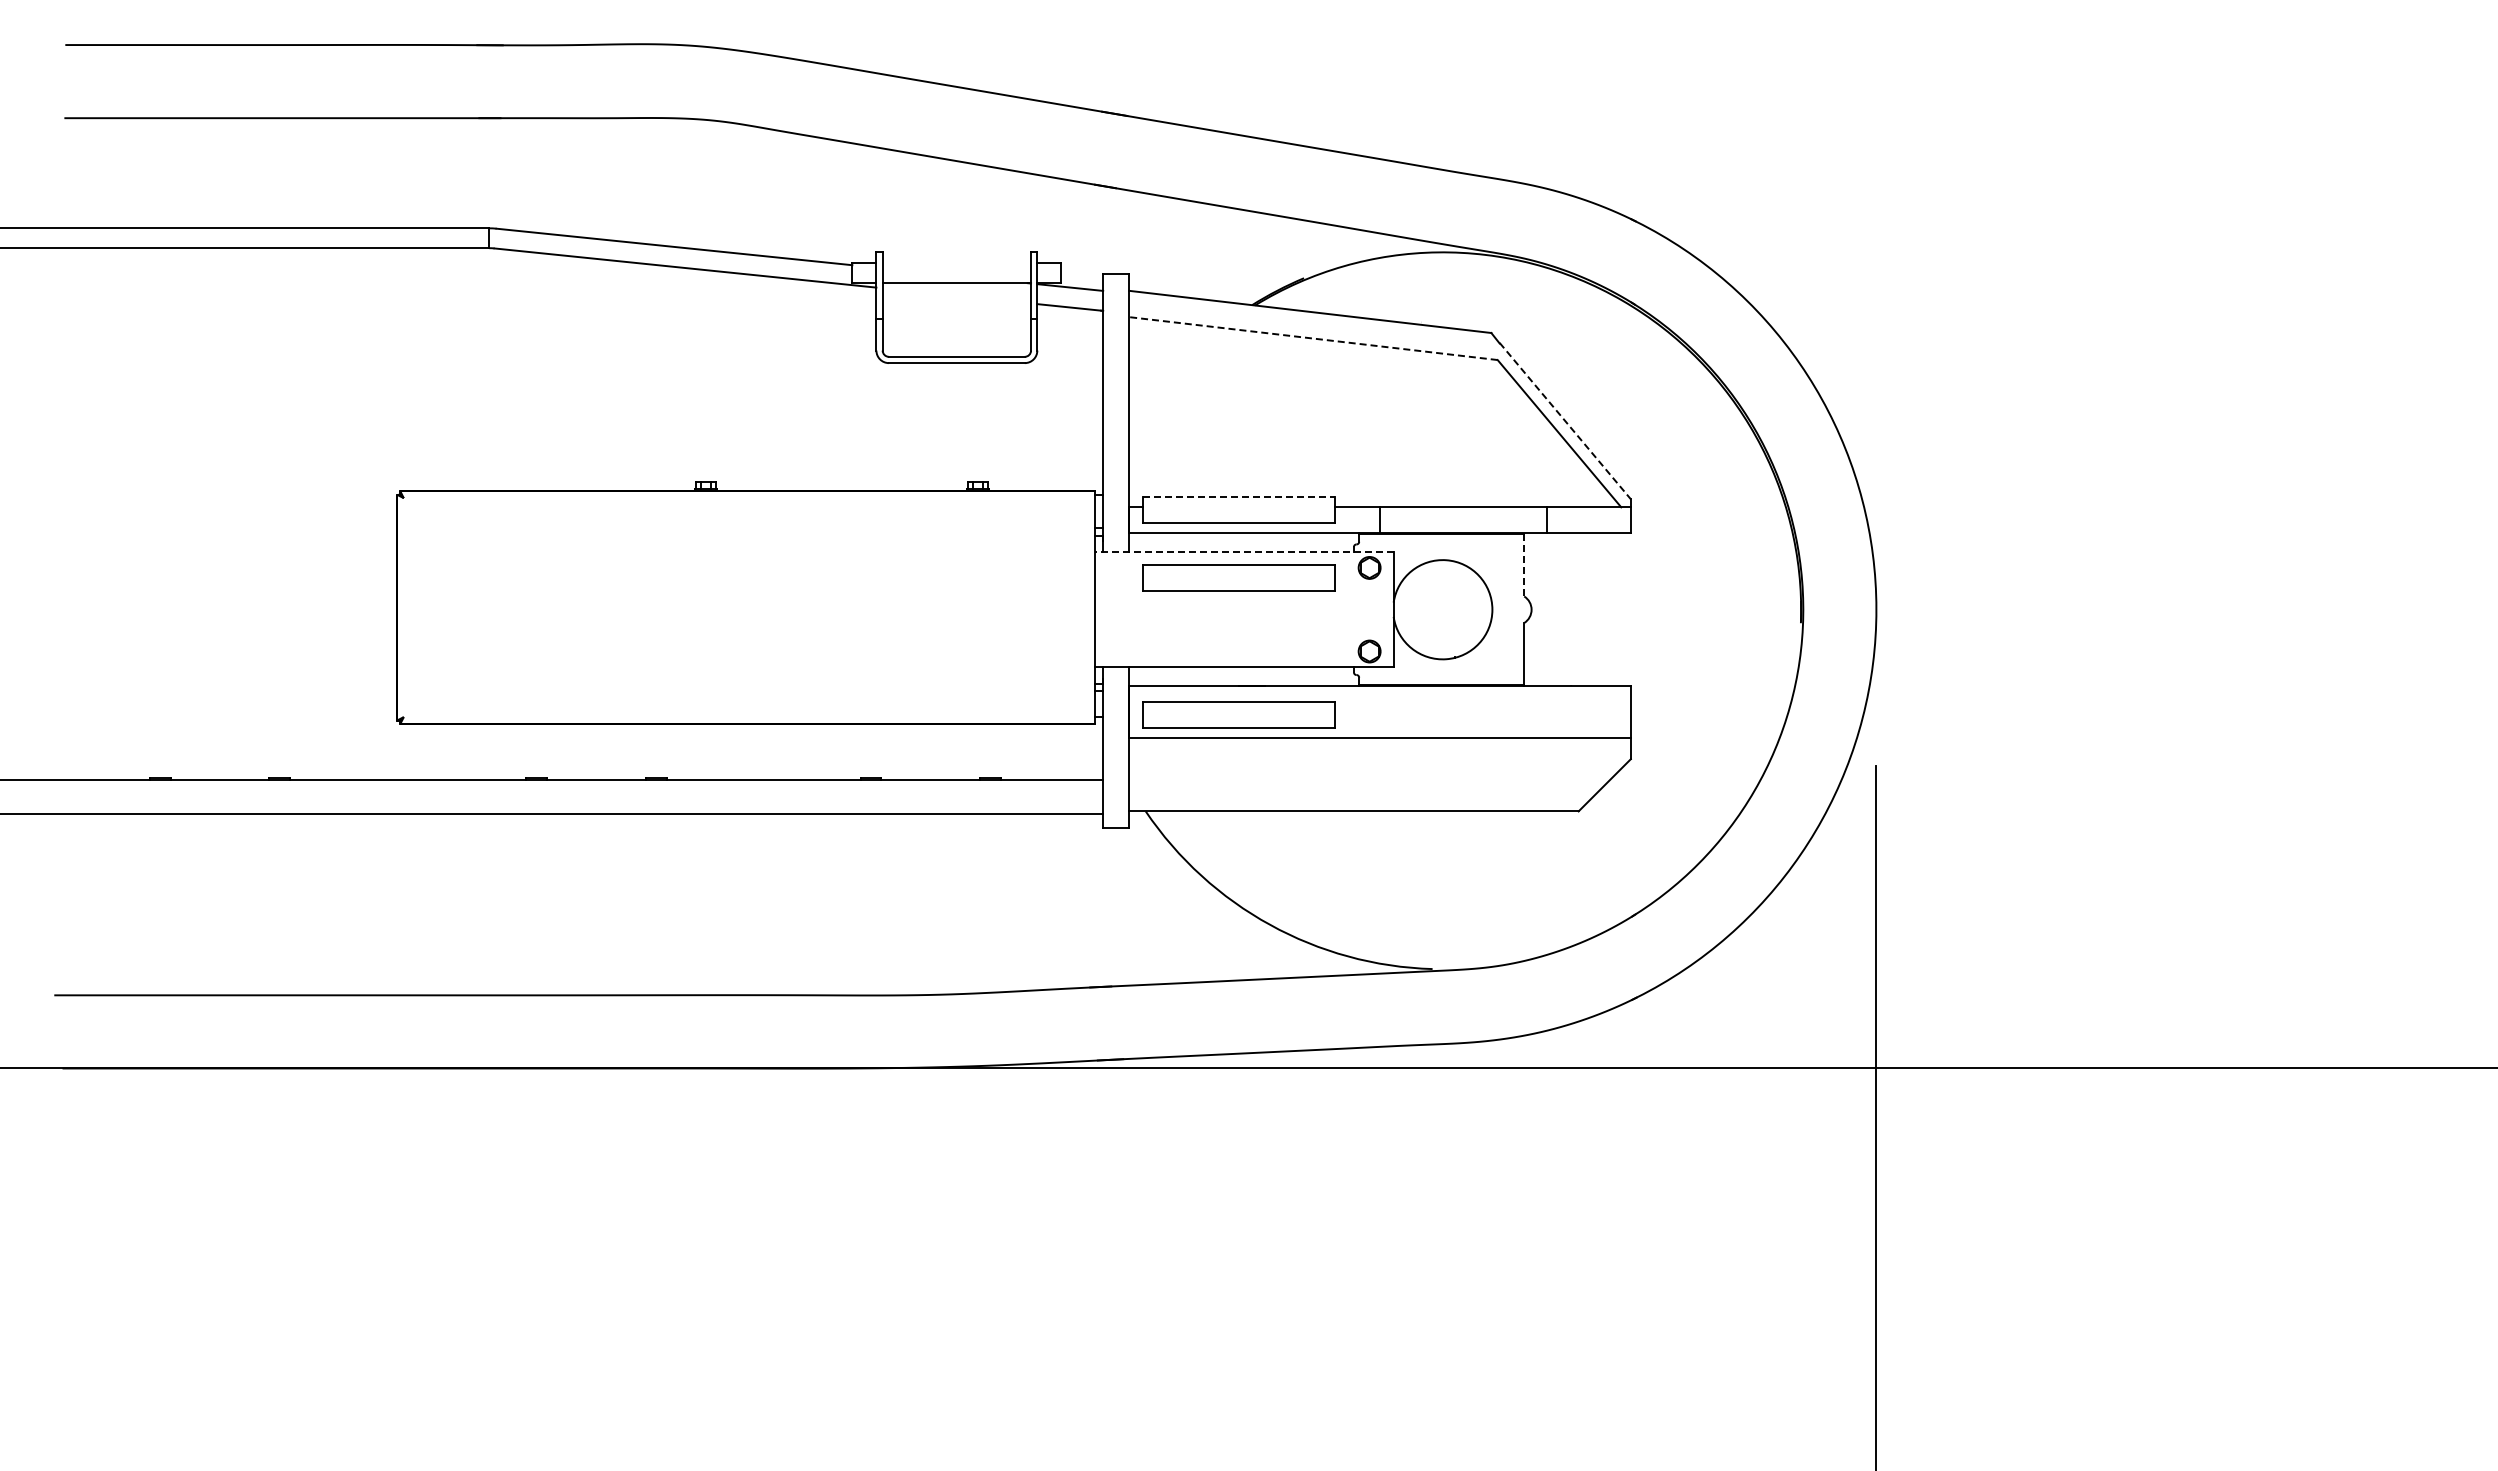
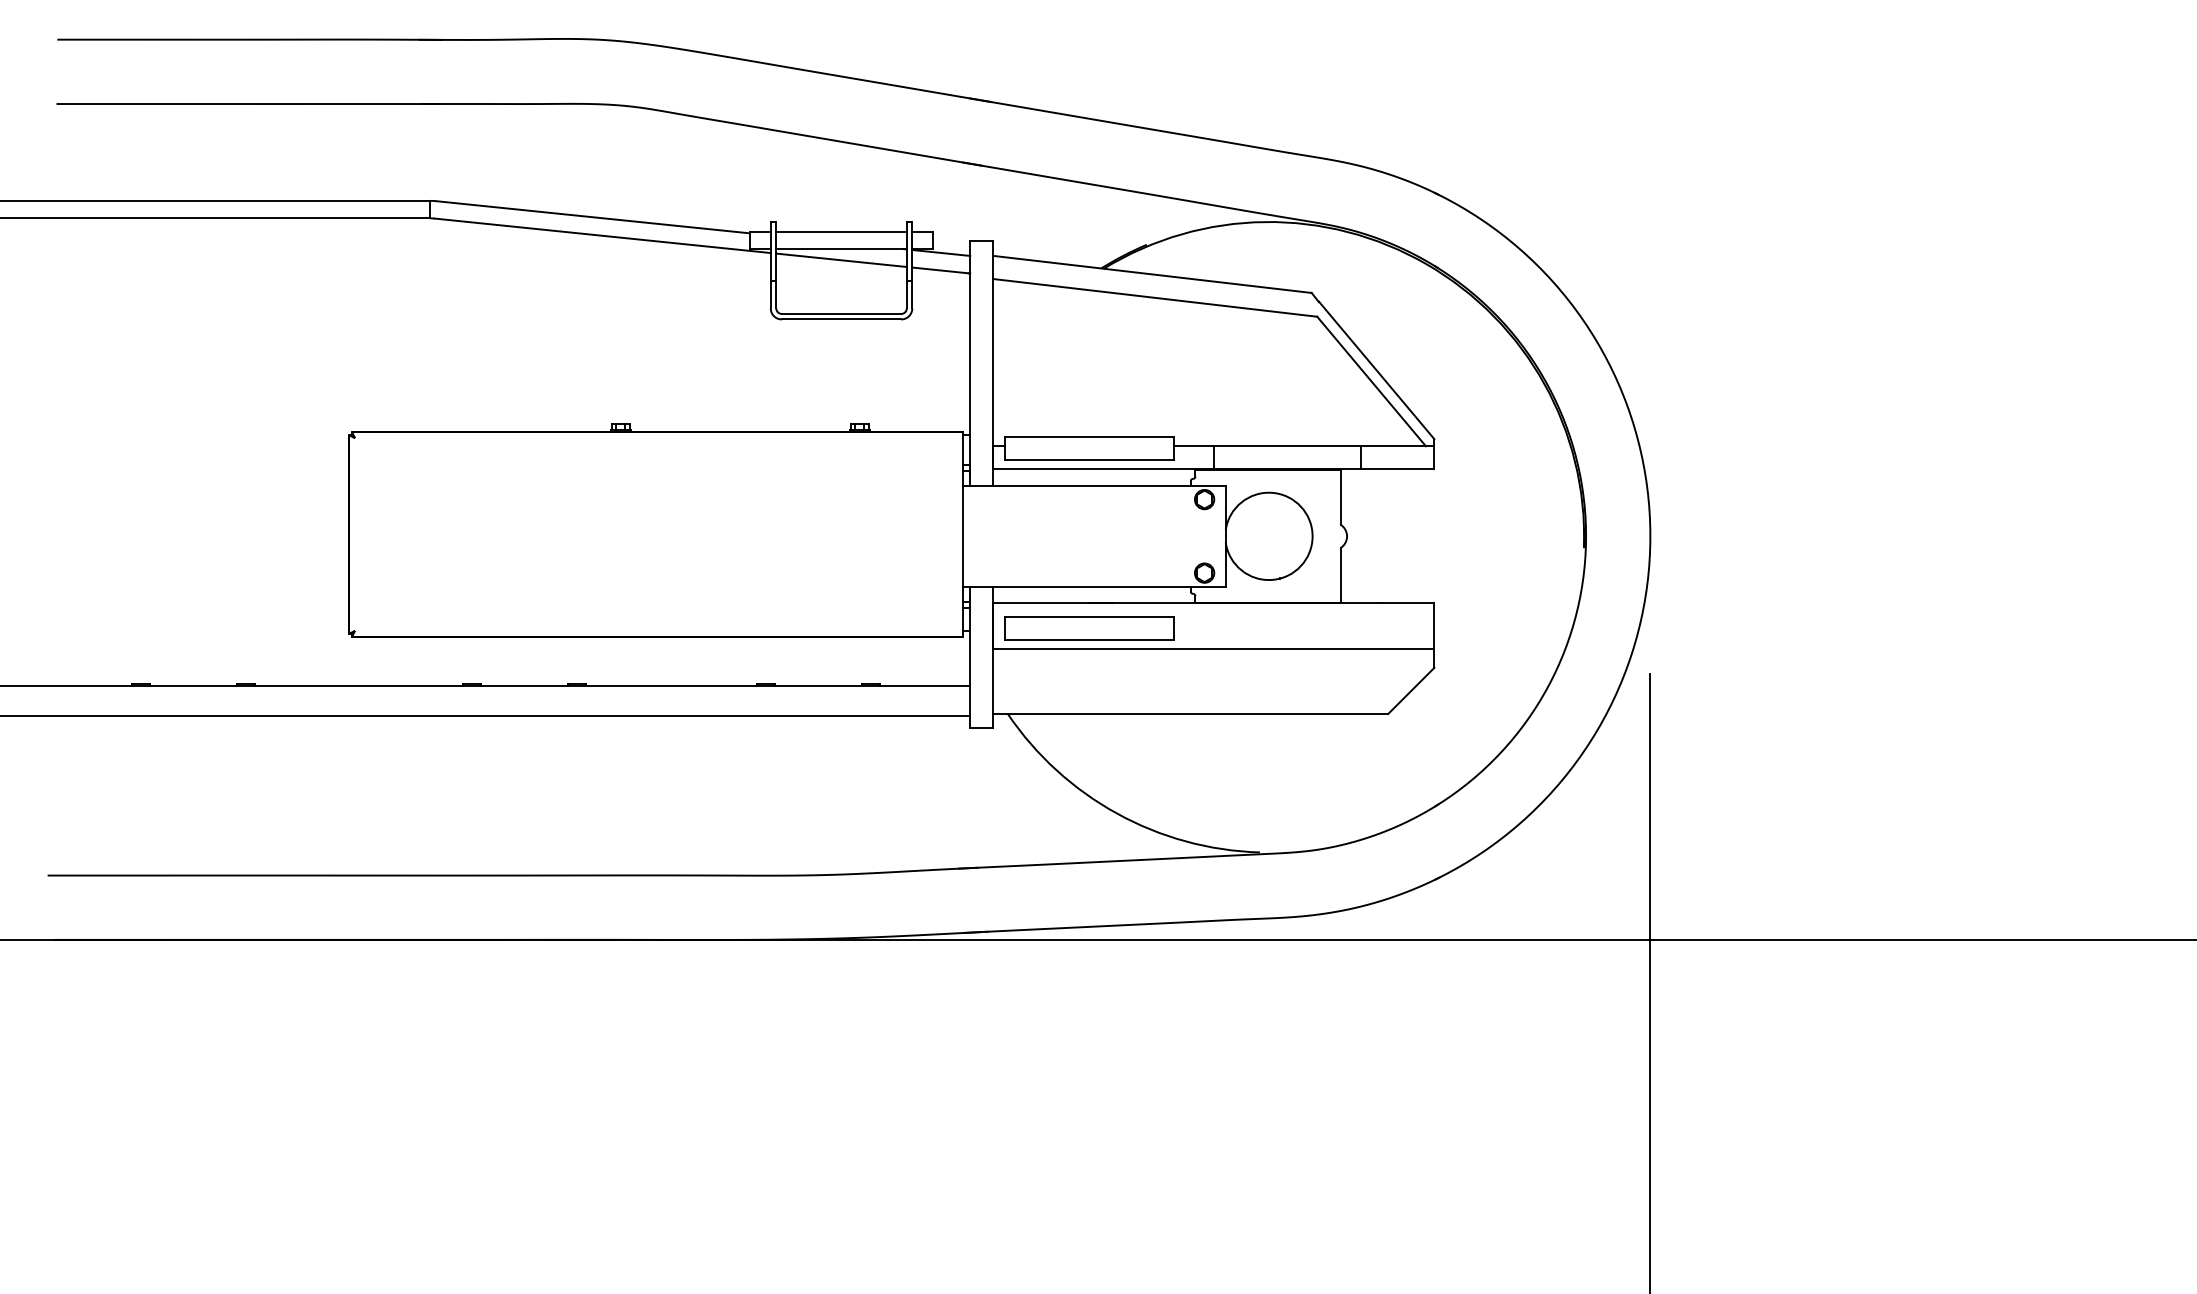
line: (956, 263) -> (841, 231), added
line: (956, 295) -> (841, 259), added
line: (1312, 338) -> (1154, 297), dashed -> solid
line: (1565, 421) -> (1376, 370), dashed -> solid
line: (1239, 496) -> (1090, 436), dashed -> solid
line: (1244, 552) -> (1094, 486), dashed -> solid
line: (1524, 564) -> (1340, 496), dashed -> solid
part: (1238, 577) -> (1089, 508), removed

